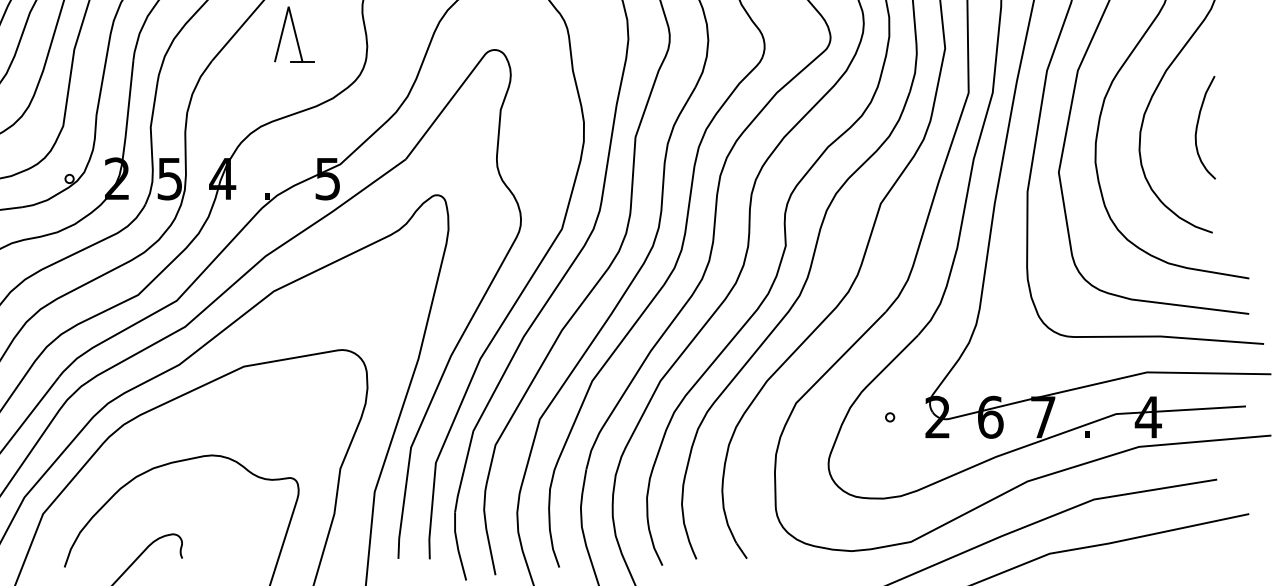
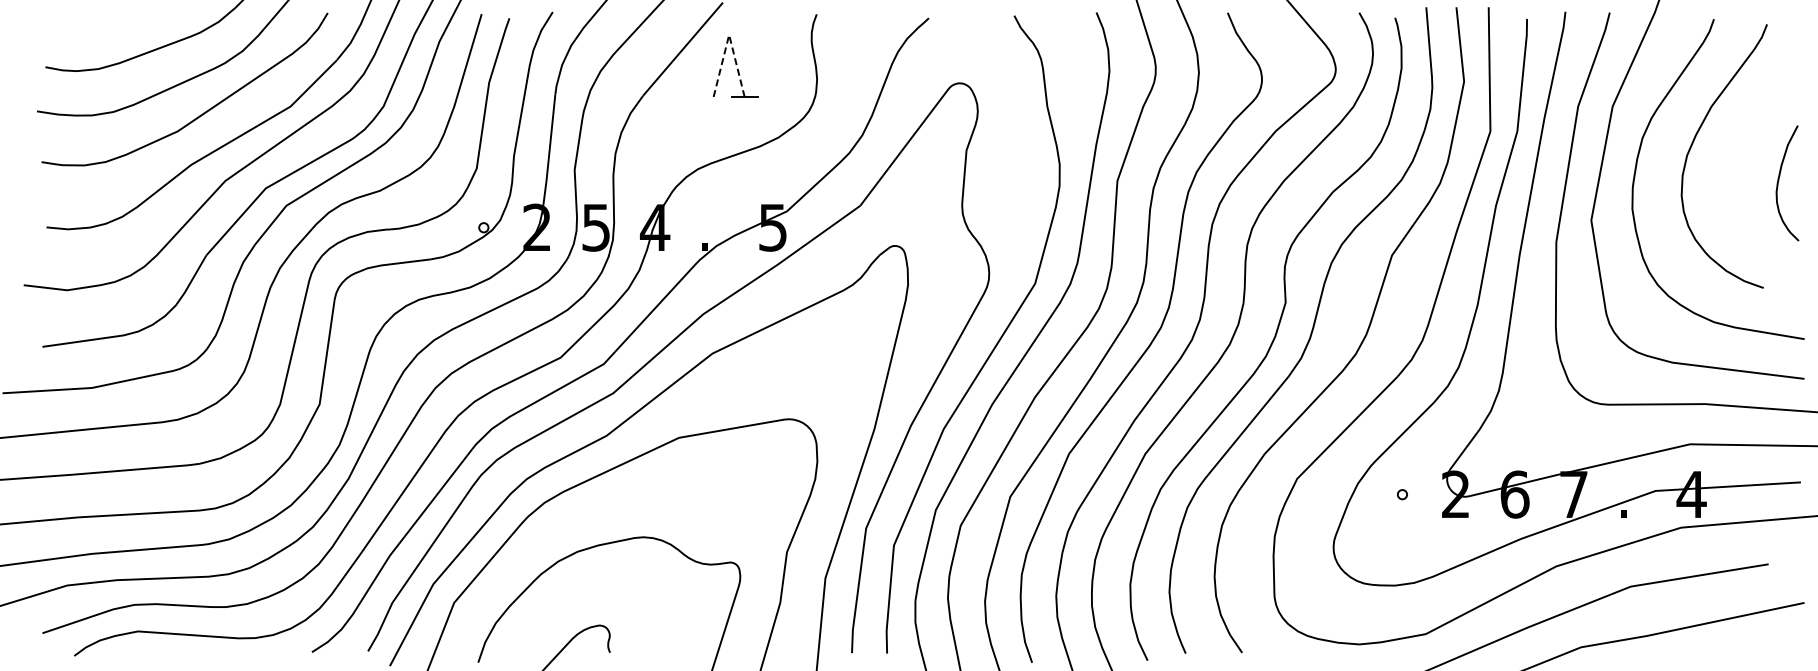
line: (289, 6) -> (729, 34), solid -> dashed
curve: (1198, 125) -> (1779, 180), moved

